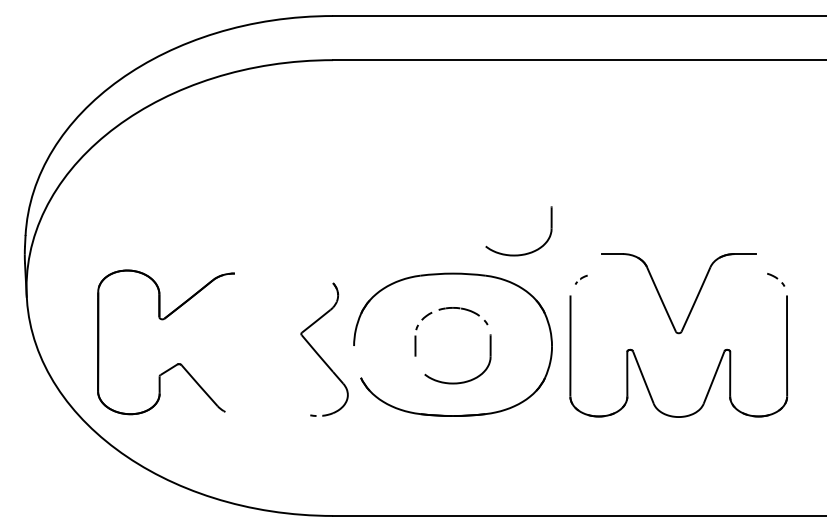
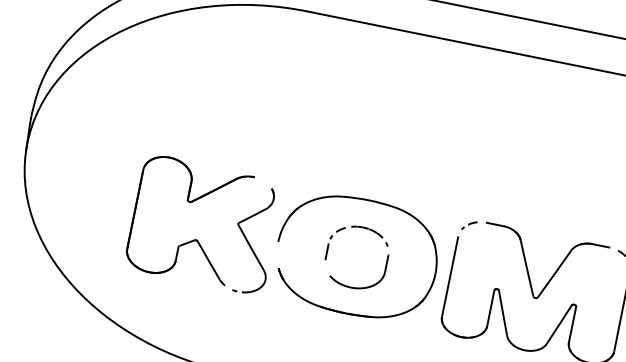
part: (522, 253) -> (426, 195), removed
part: (581, 279) -> (469, 225), size x1.43
part: (663, 301) -> (528, 270), moved
part: (163, 320) -> (190, 203), moved

